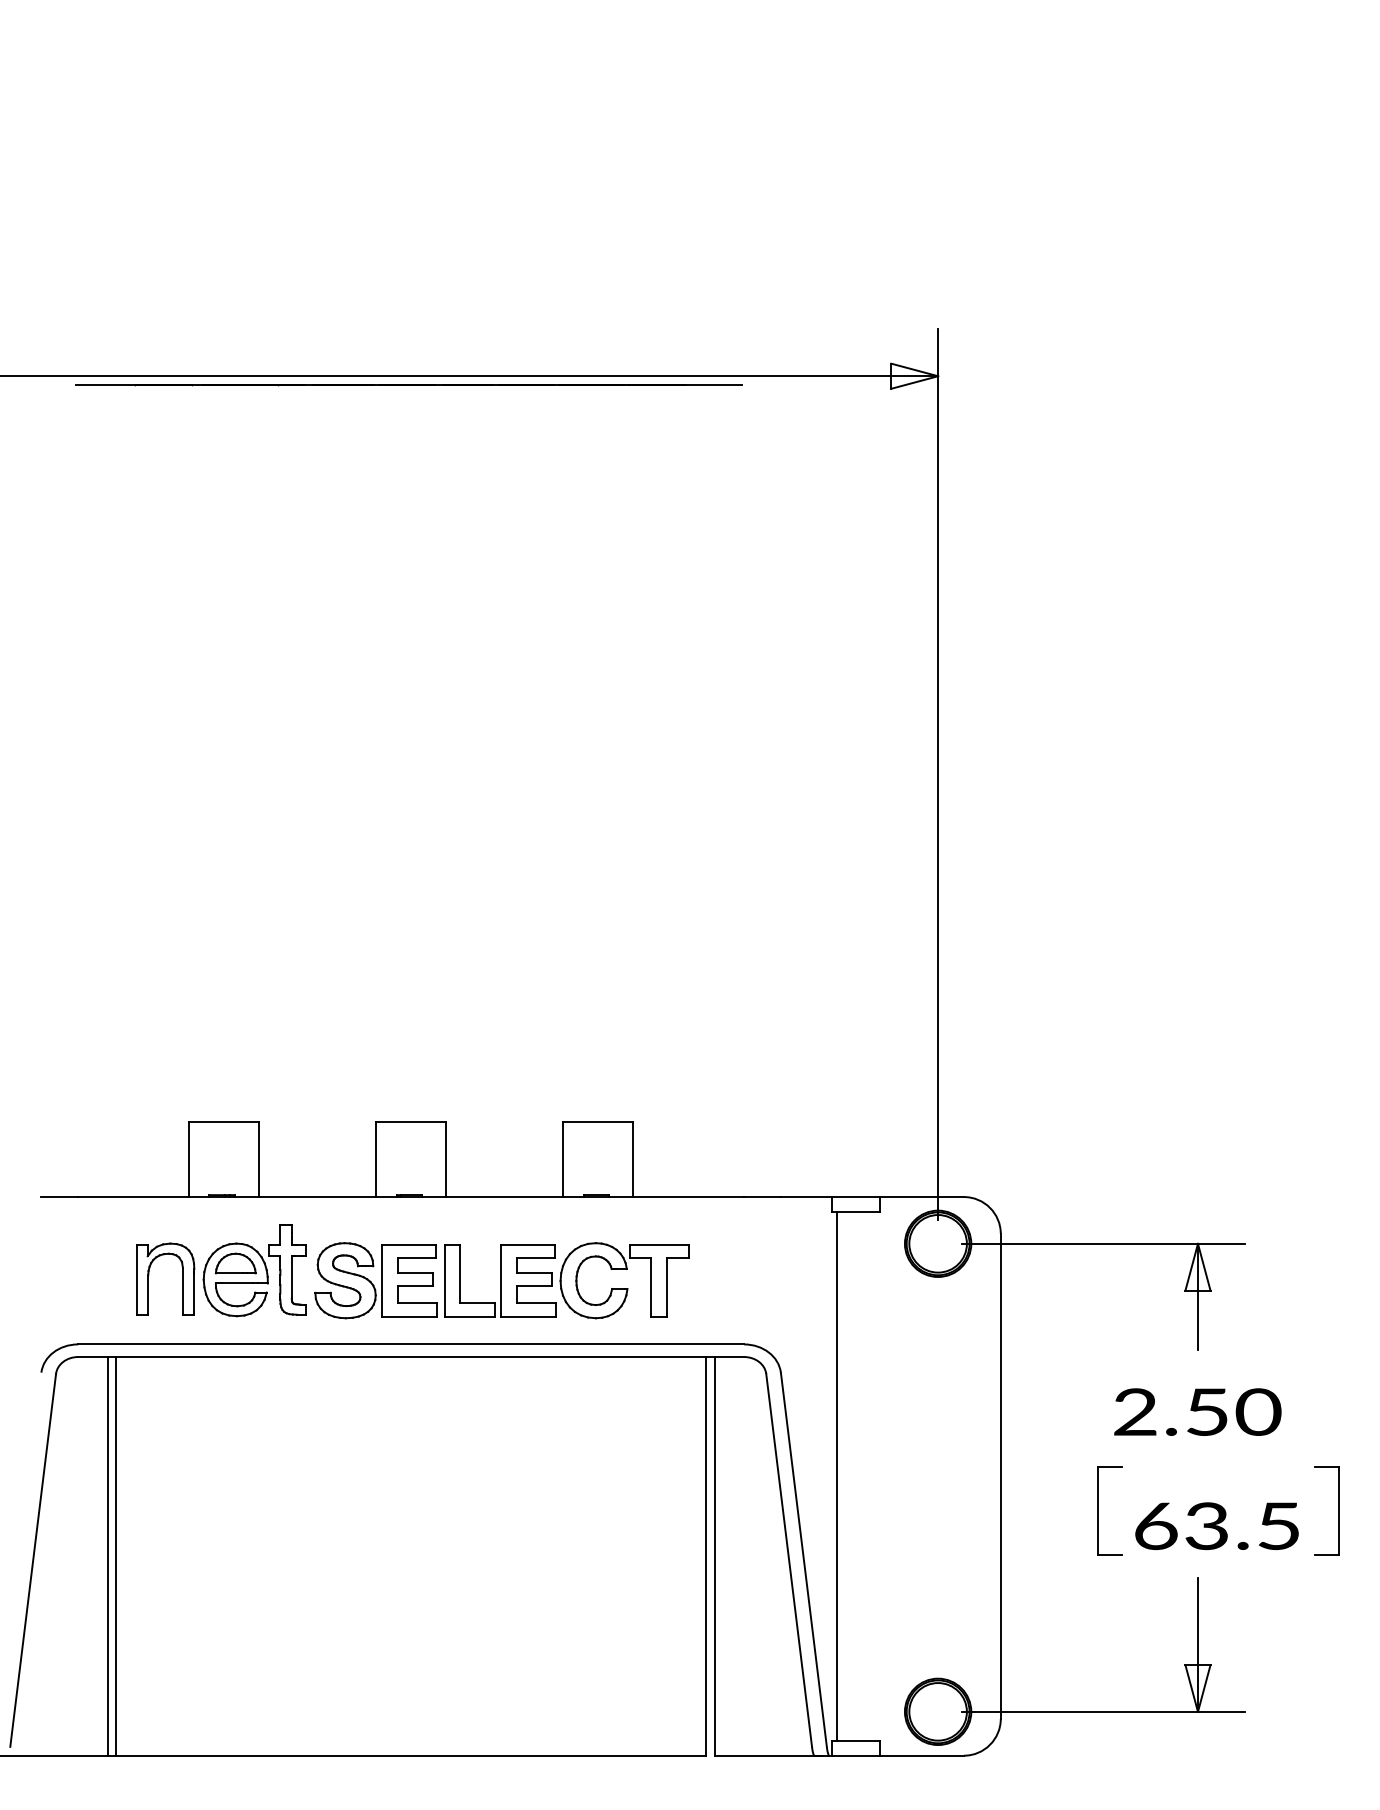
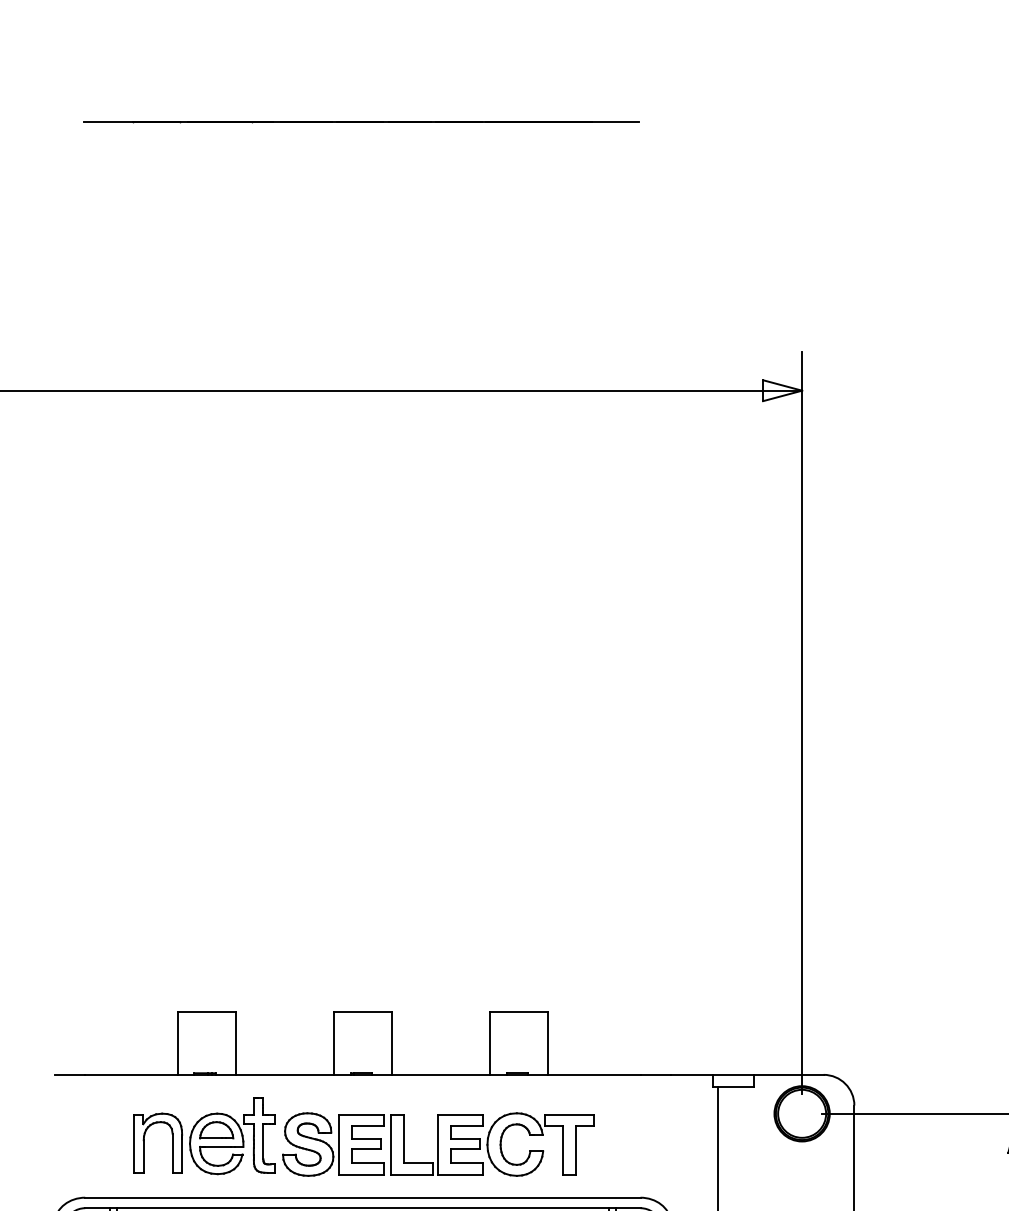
line: (408, 385) -> (360, 122), moved

